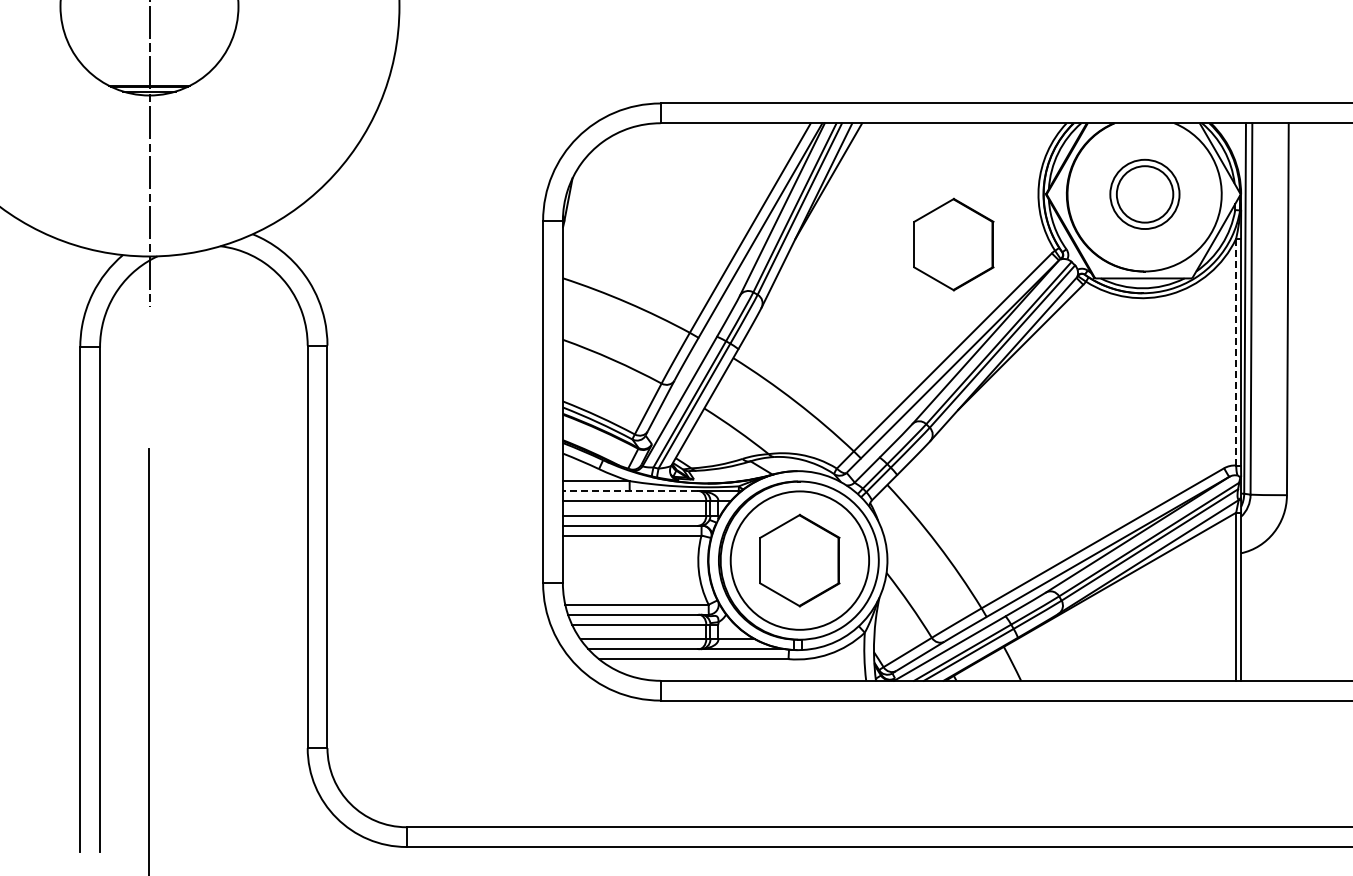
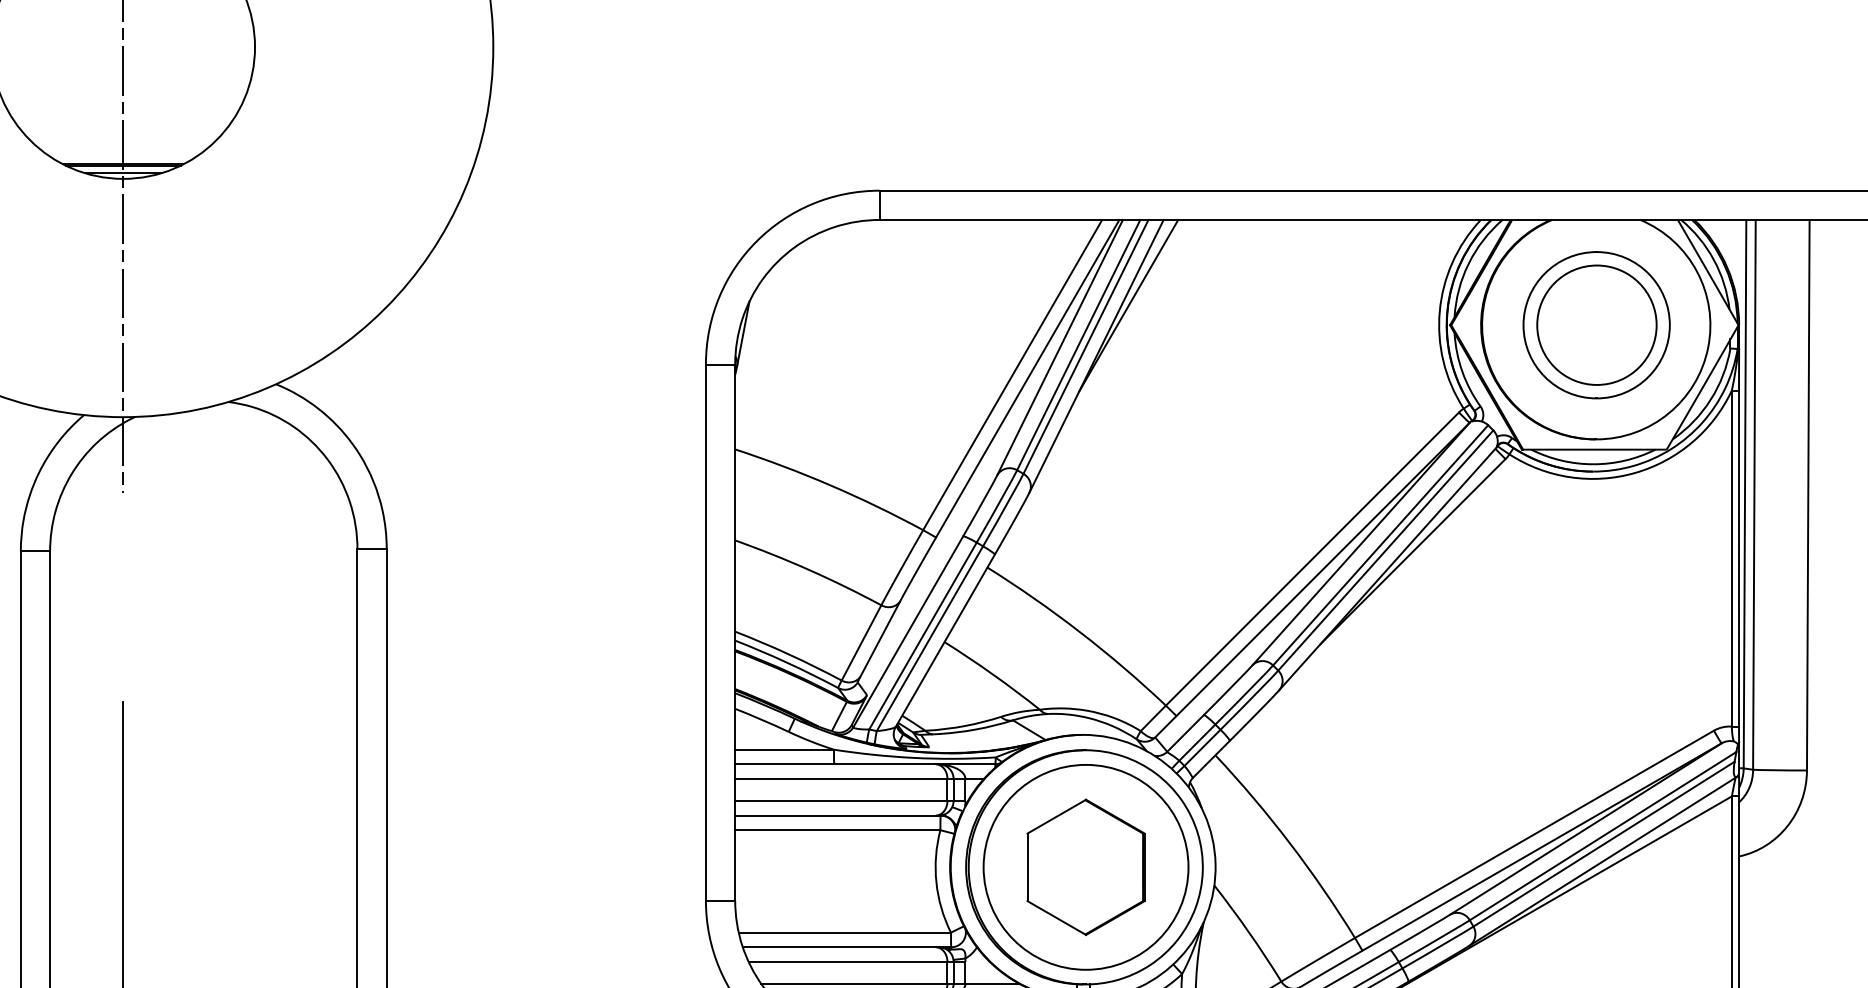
part: (1144, 194) -> (1596, 325), size x1.43
part: (953, 244) -> (1313, 399), removed
line: (1236, 352) -> (1732, 559), dashed -> solid
line: (630, 491) -> (835, 765), dashed -> solid

